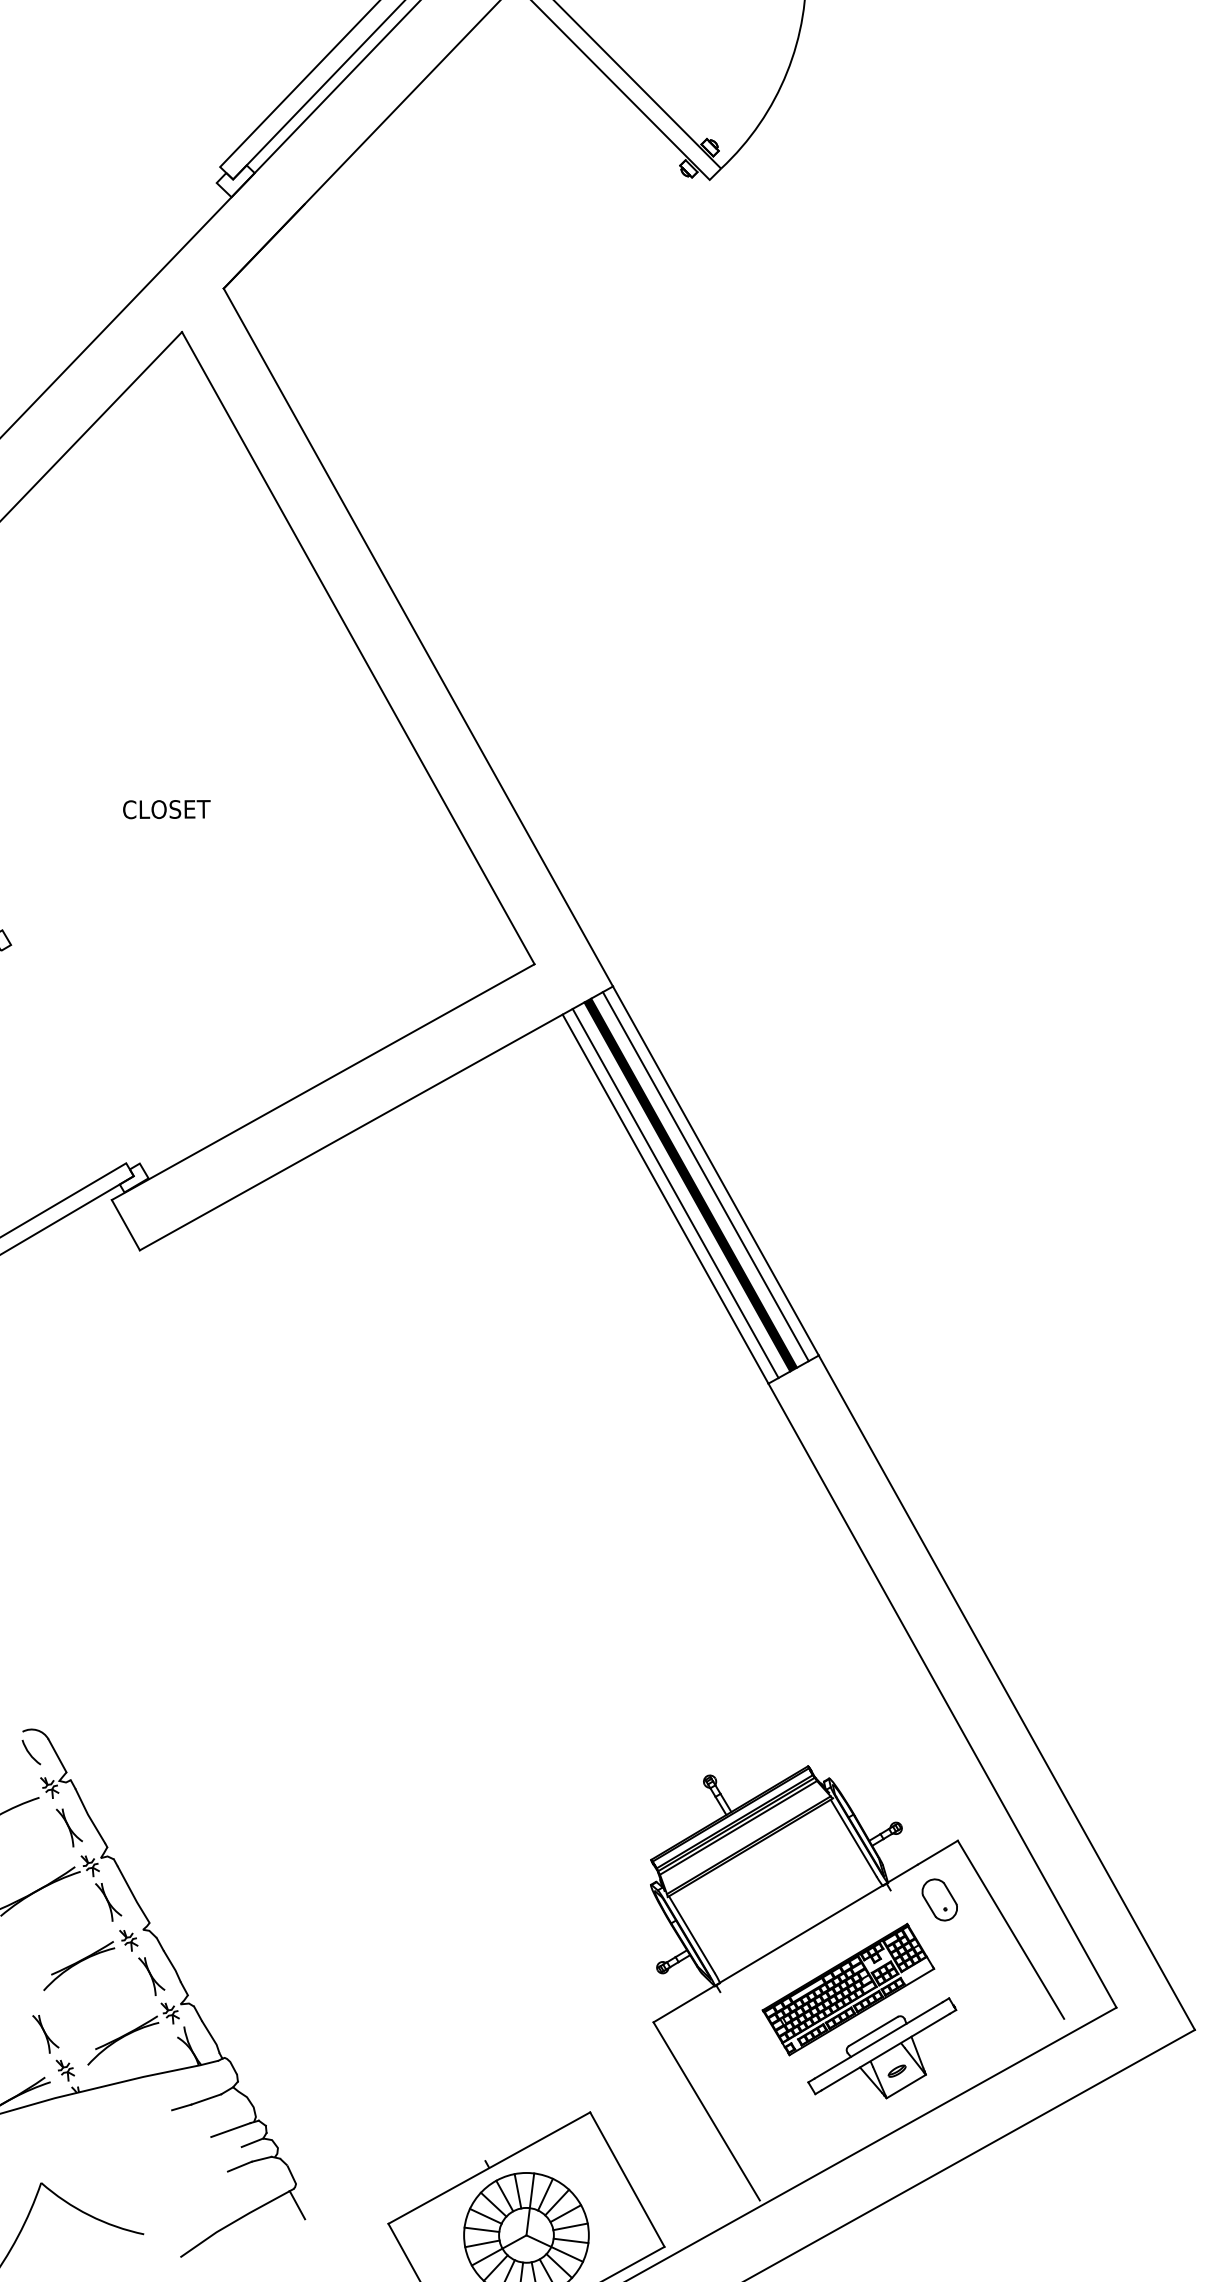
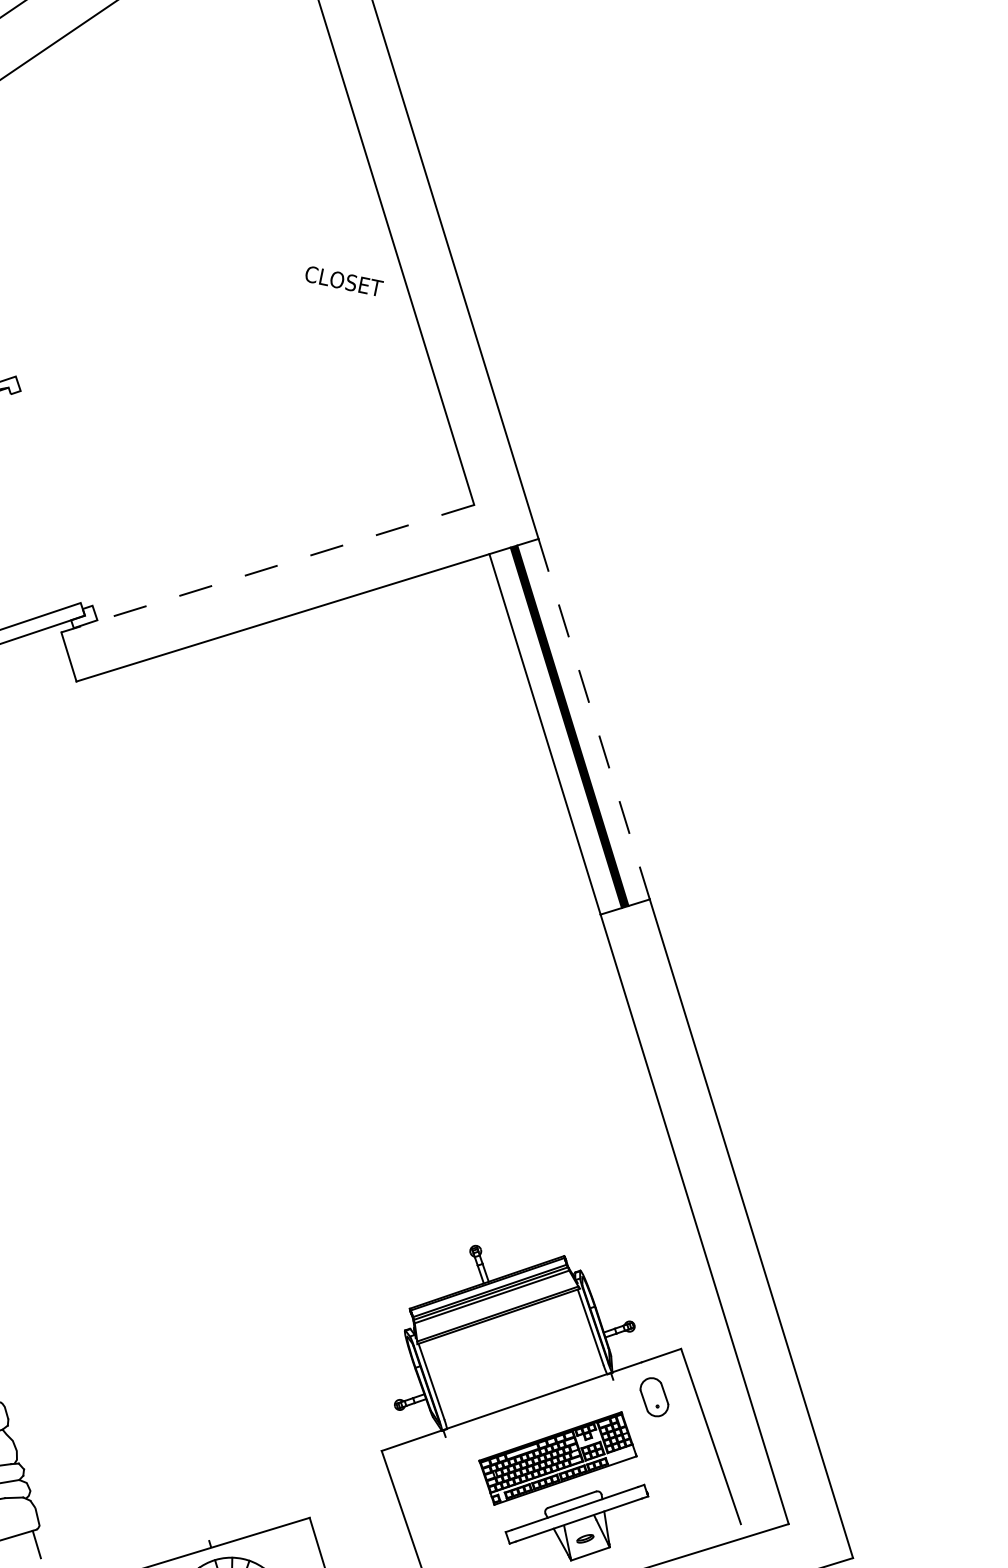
text: (166, 809) -> (343, 281), moved
line: (322, 1082) -> (267, 568), solid -> dashed
line: (716, 1171) -> (594, 719), solid -> dashed
line: (705, 1176) -> (584, 722), removed
line: (675, 1193) -> (554, 731), removed

